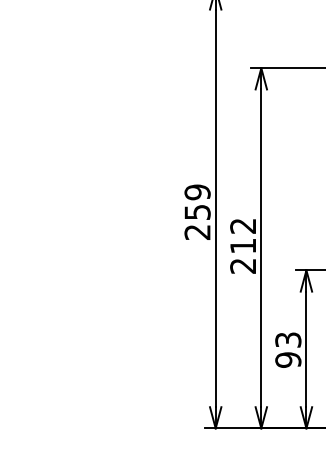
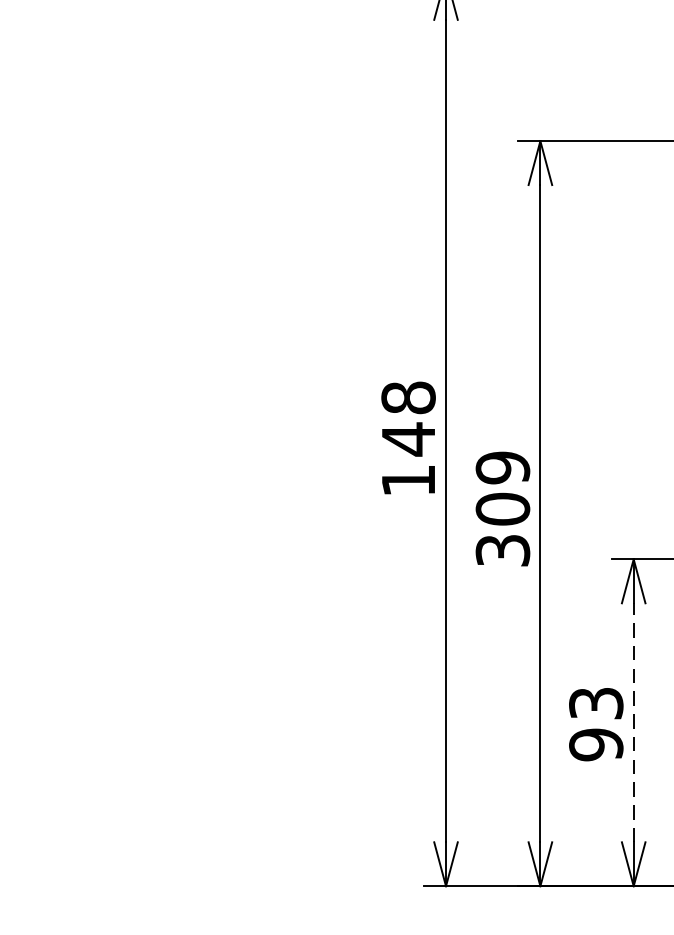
text: (197, 211) -> (408, 437), 259 -> 148
text: (243, 245) -> (503, 507), 212 -> 309
line: (306, 349) -> (633, 722), solid -> dashed

